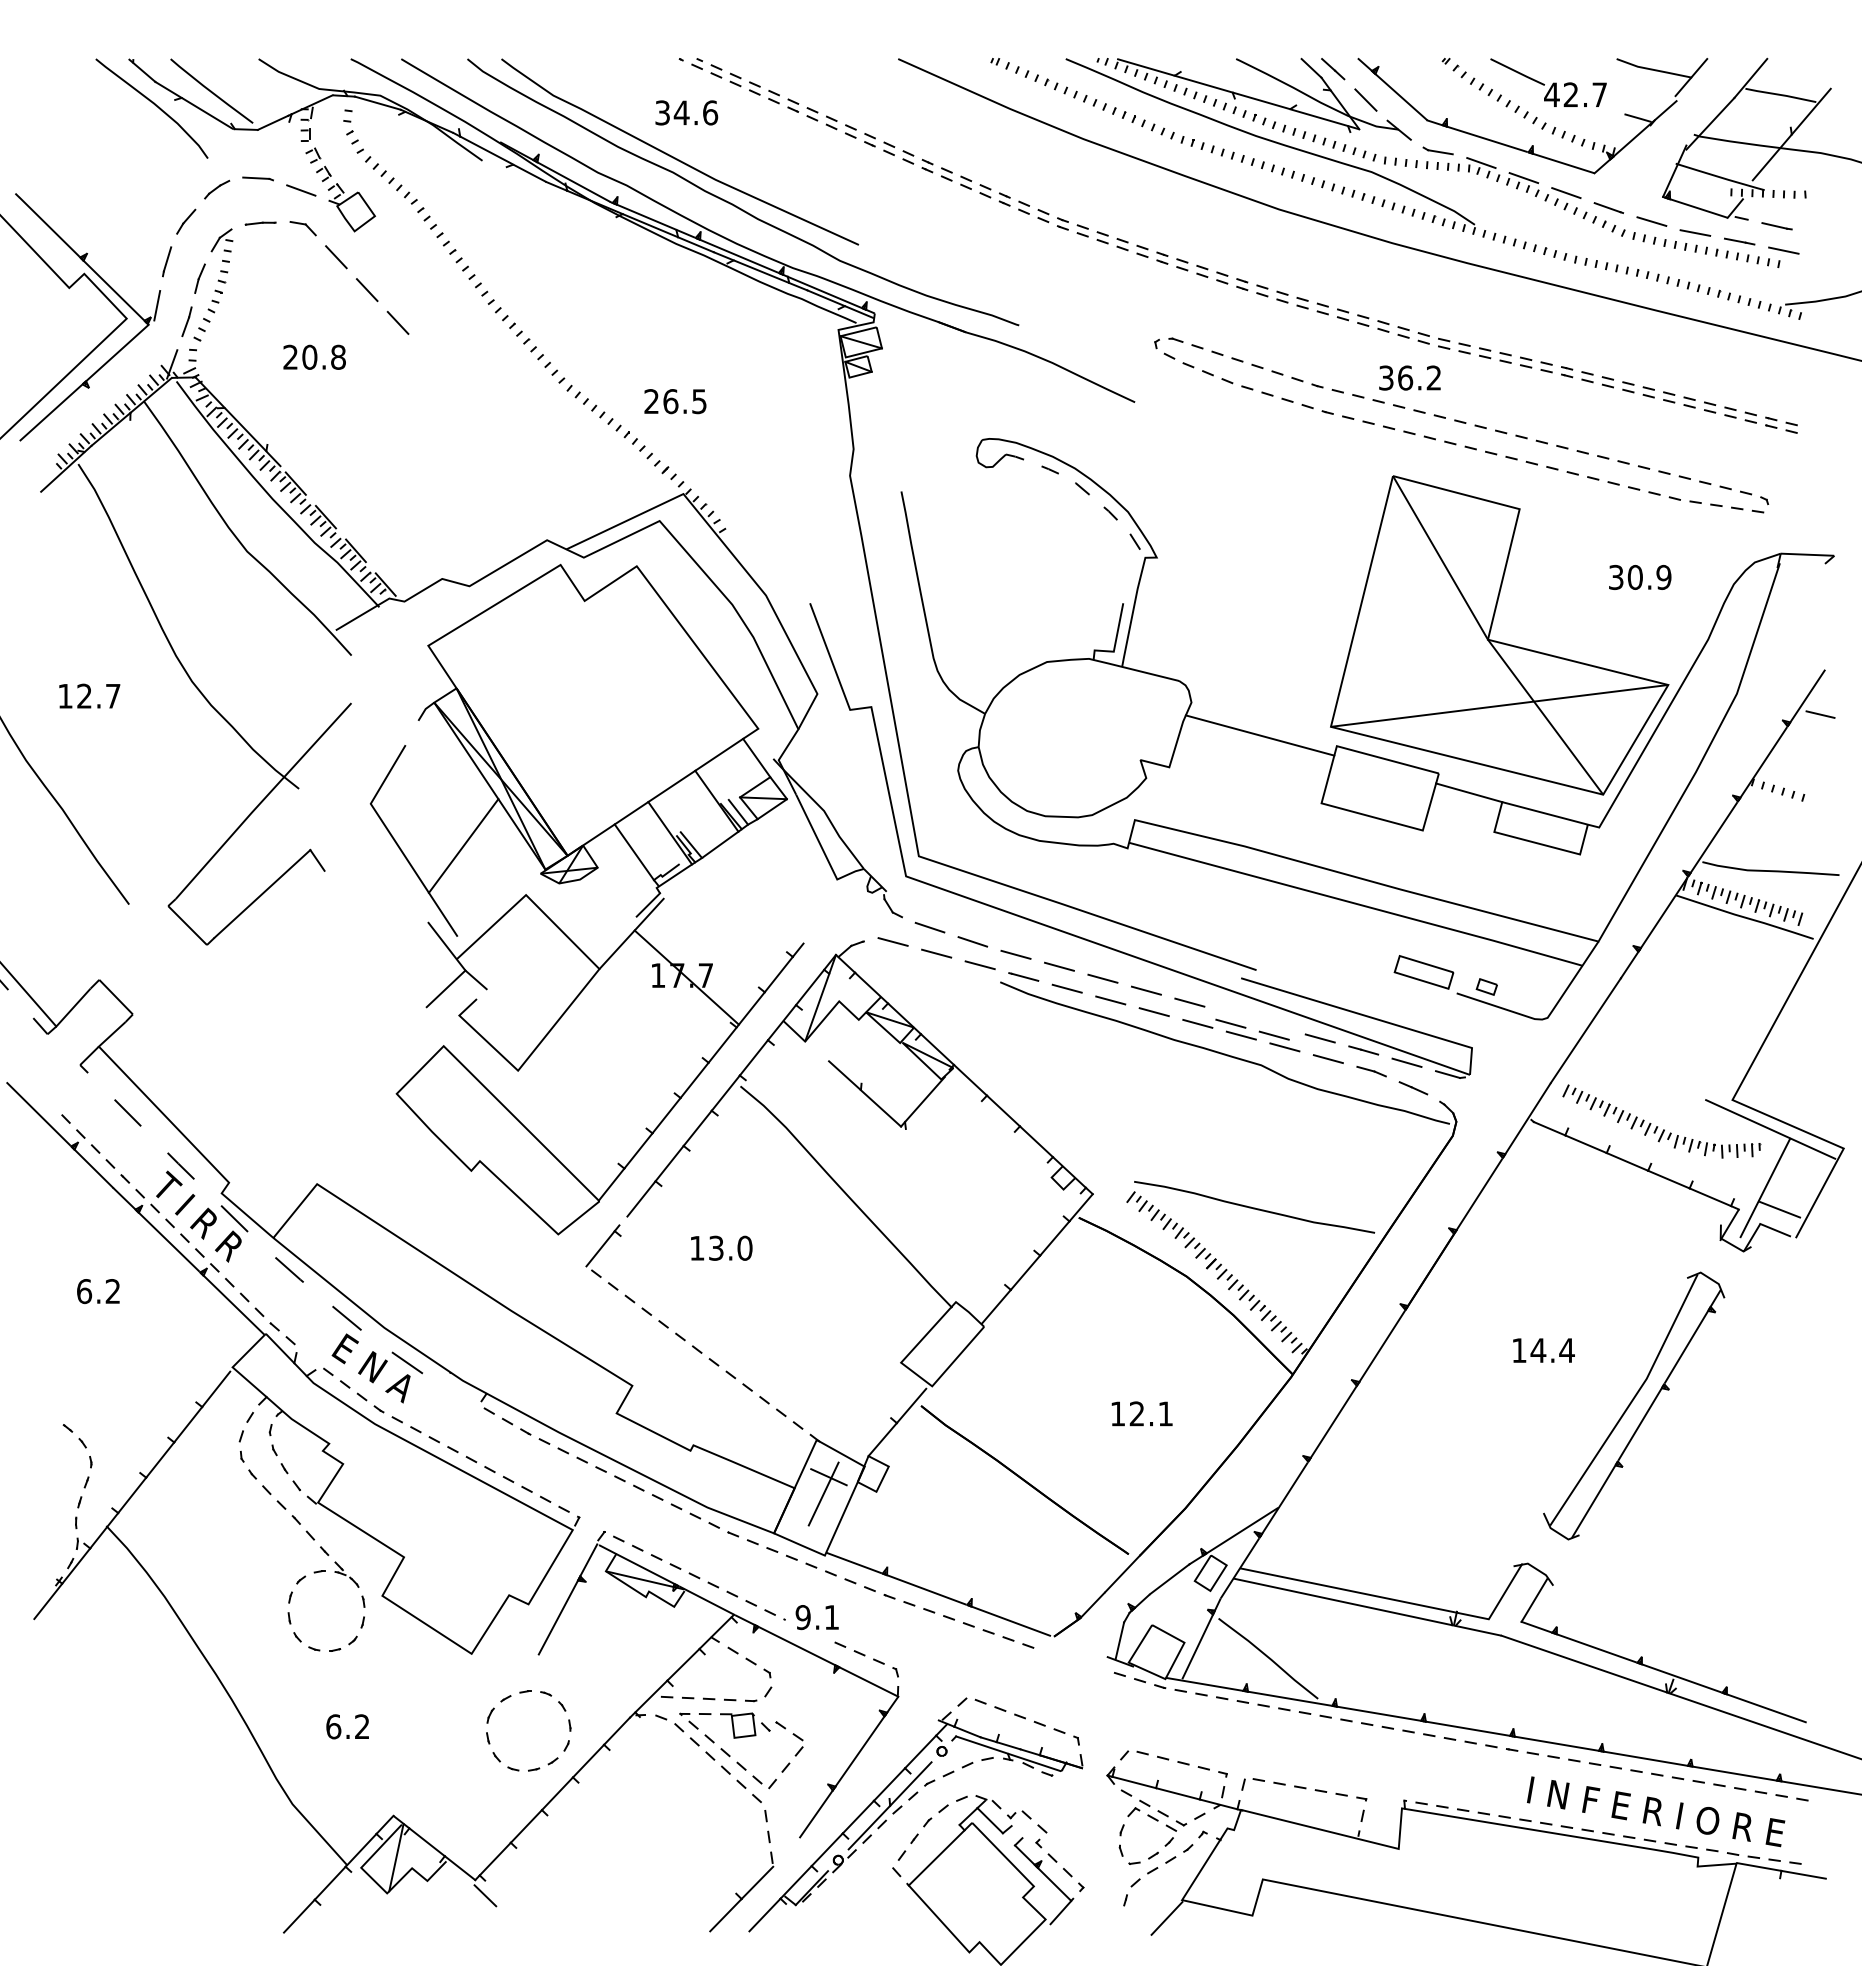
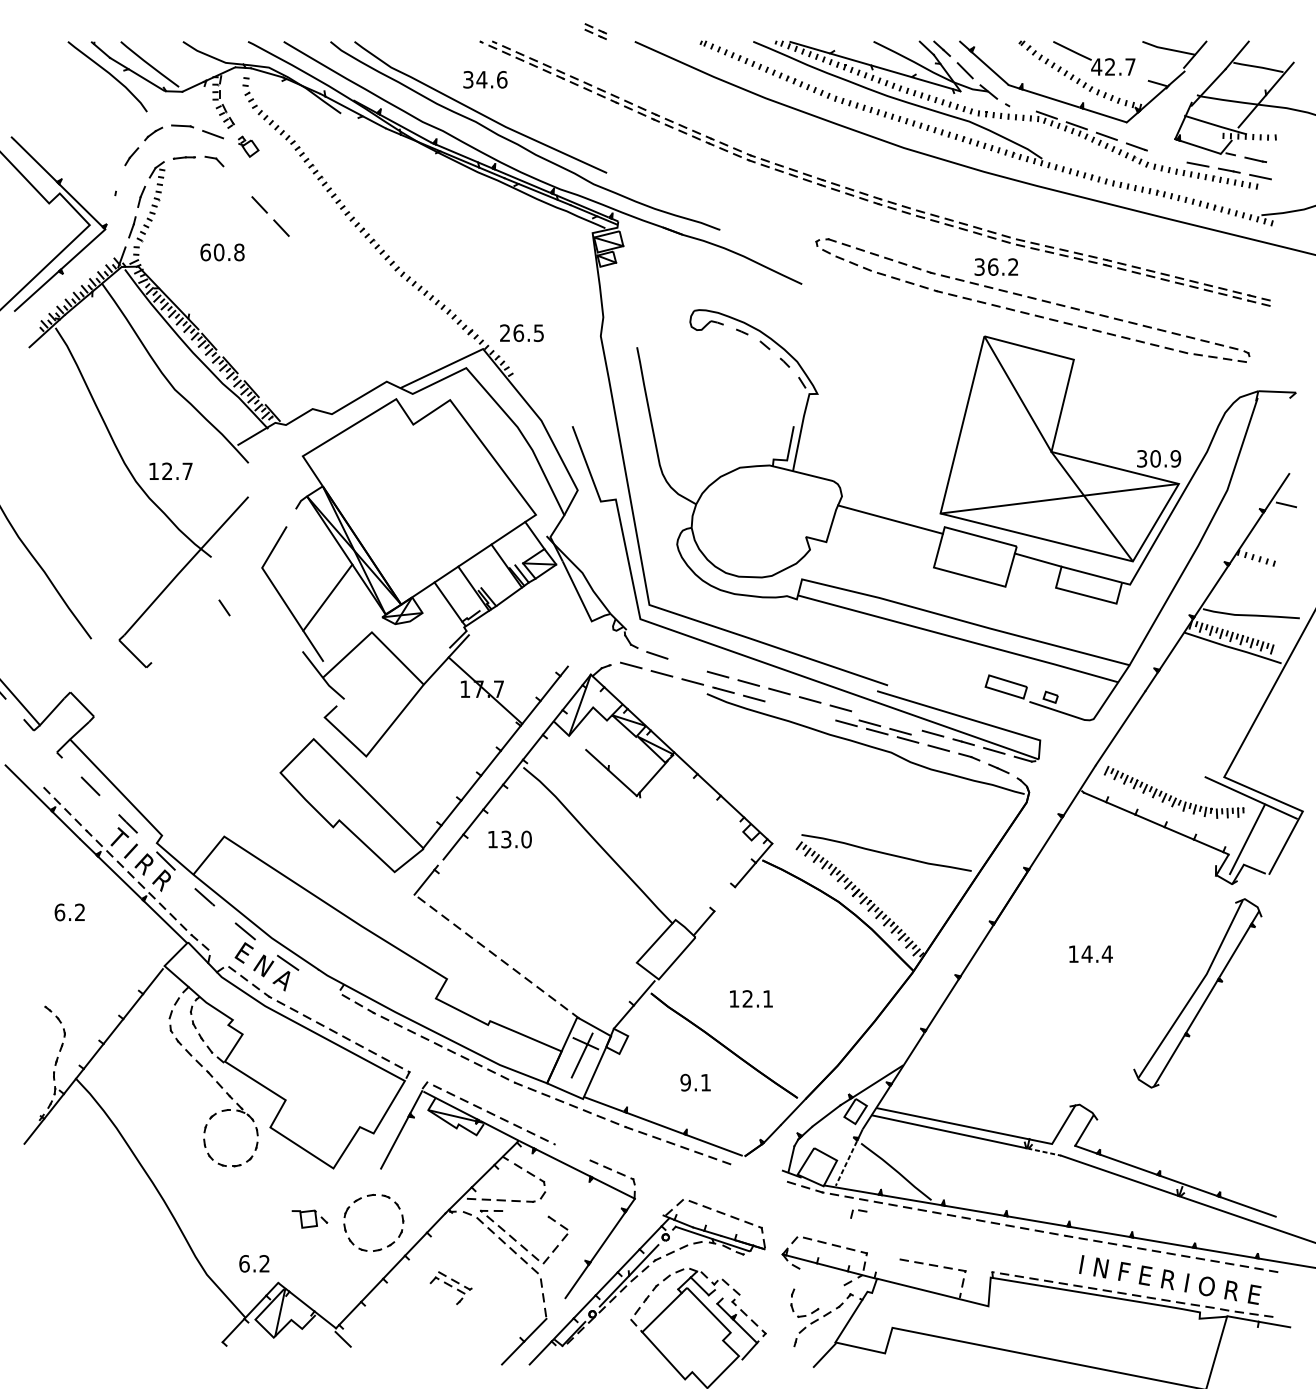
part: (842, 44) -> (595, 31), added
line: (1440, 152) -> (1017, 107), removed
part: (351, 207) -> (248, 146), size x0.6
line: (1651, 221) -> (1167, 156), removed
line: (336, 257) -> (237, 181), removed
line: (167, 259) -> (118, 183), removed
line: (157, 305) -> (111, 215), removed
text: (290, 356) -> (205, 251), 20.8 -> 60.8
text: (675, 401) -> (521, 333), moved
text: (1640, 577) -> (1159, 458), moved
text: (89, 695) -> (170, 470), moved
line: (262, 893) -> (185, 631), removed
line: (972, 941) -> (687, 665), removed
line: (445, 988) -> (314, 698), removed
line: (1110, 1000) -> (784, 706), removed
line: (1153, 1012) -> (815, 715), removed
line: (1780, 1209) -> (1258, 854), removed
text: (721, 1247) -> (509, 838), moved
line: (1025, 1272) -> (724, 899), removed
part: (1634, 1405) -> (1198, 992), moved
text: (1141, 1413) -> (750, 998), moved
text: (816, 1617) -> (695, 1082), moved
line: (1477, 1630) -> (1044, 1151), solid -> dashed
line: (1197, 1646) -> (846, 1163), solid -> dashed
part: (745, 1725) -> (310, 1219), moved
text: (347, 1726) -> (254, 1263), moved
part: (1252, 1784) -> (858, 1214), moved
part: (1157, 1822) -> (451, 1287), moved
line: (299, 1915) -> (211, 1353), removed

